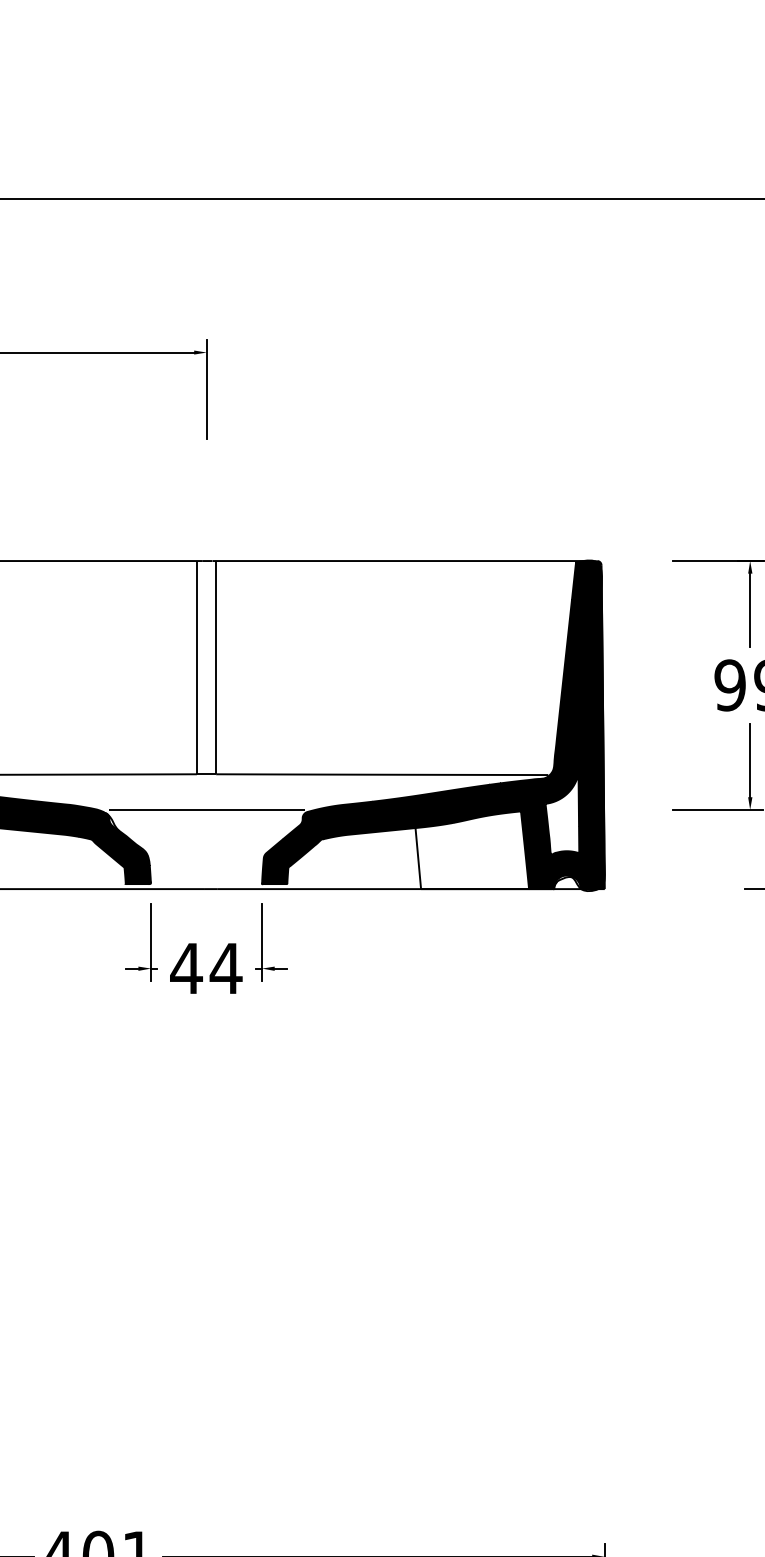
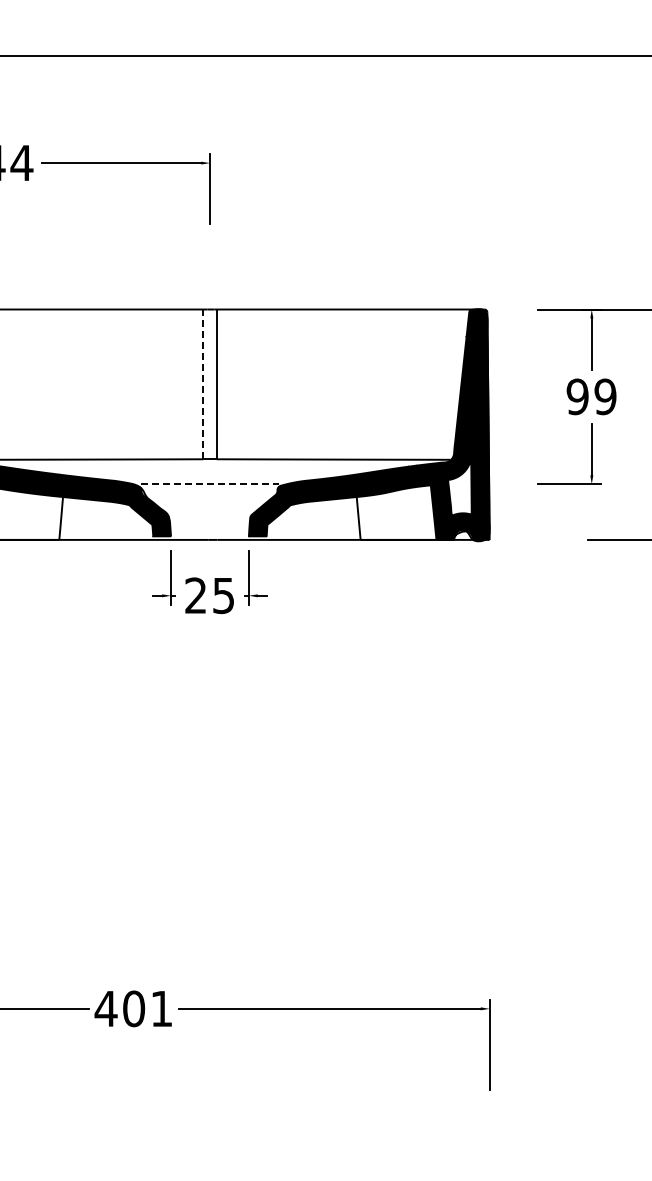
line: (197, 667) -> (203, 384), solid -> dashed
line: (207, 810) -> (210, 484), solid -> dashed
text: (205, 968) -> (209, 595), 44 -> 25

